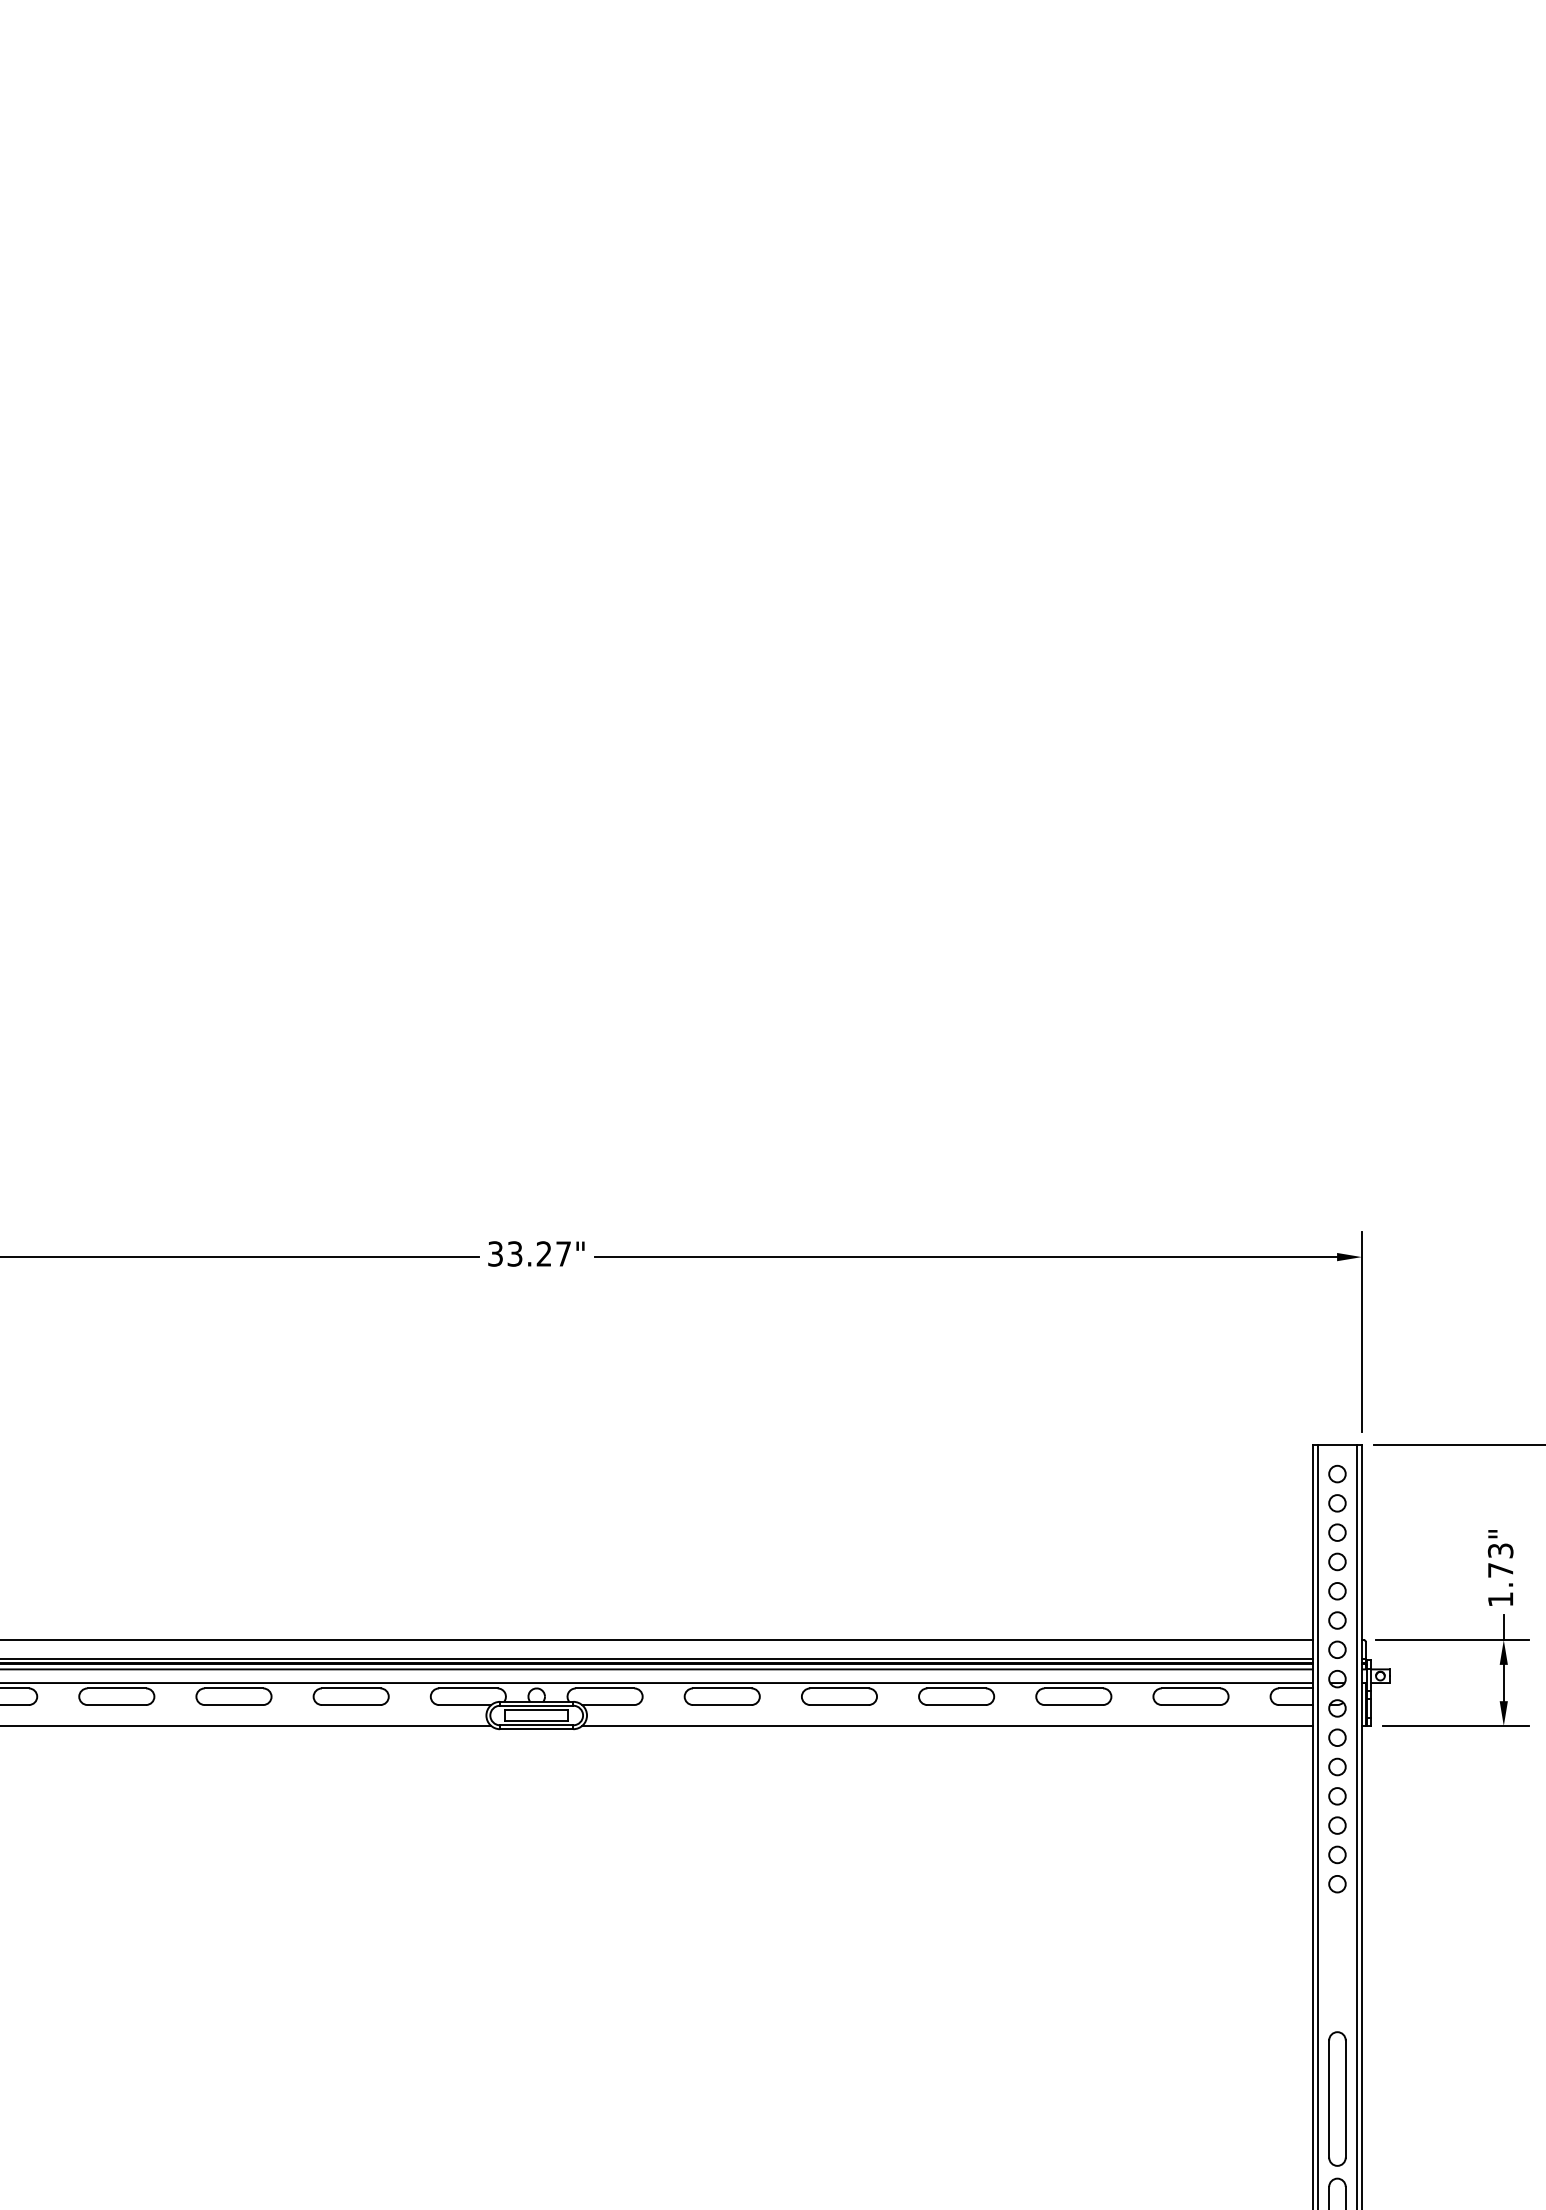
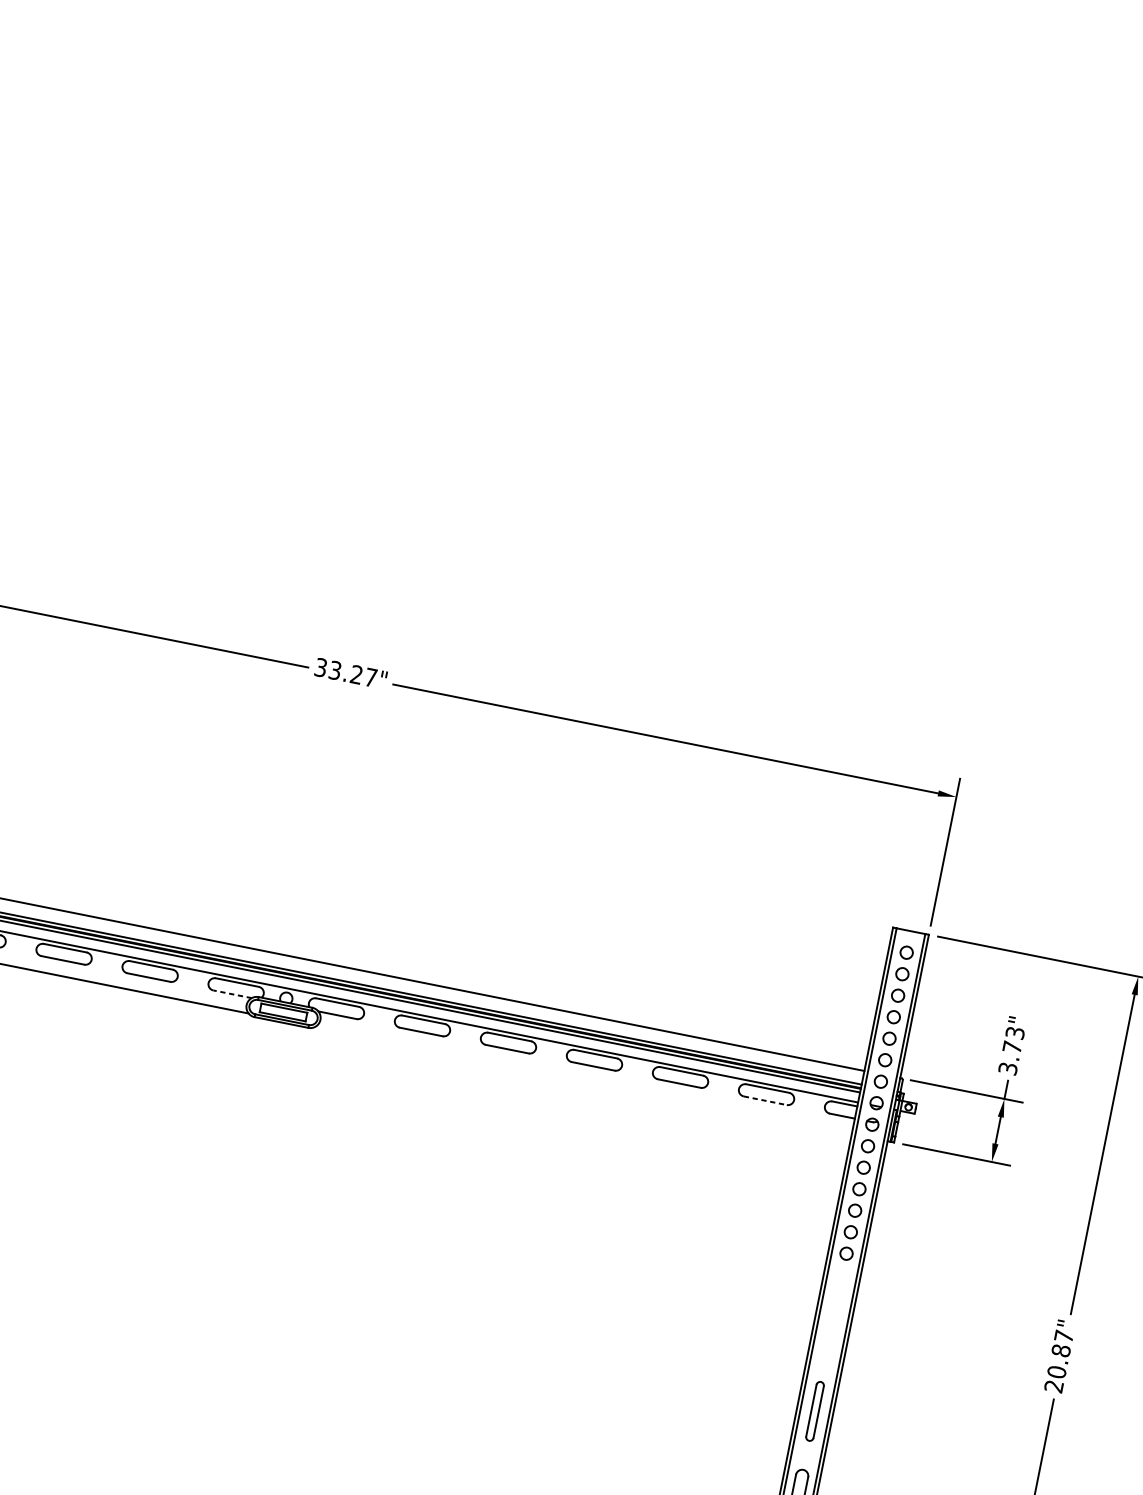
text: (1500, 1599) -> (1007, 1068), 1.73" -> 3.73"
line: (464, 1705) -> (232, 994), solid -> dashed
line: (1191, 1705) -> (765, 1101), solid -> dashed
line: (947, 1725) -> (583, 1080), removed
part: (1337, 2098) -> (815, 1411), size x0.6

